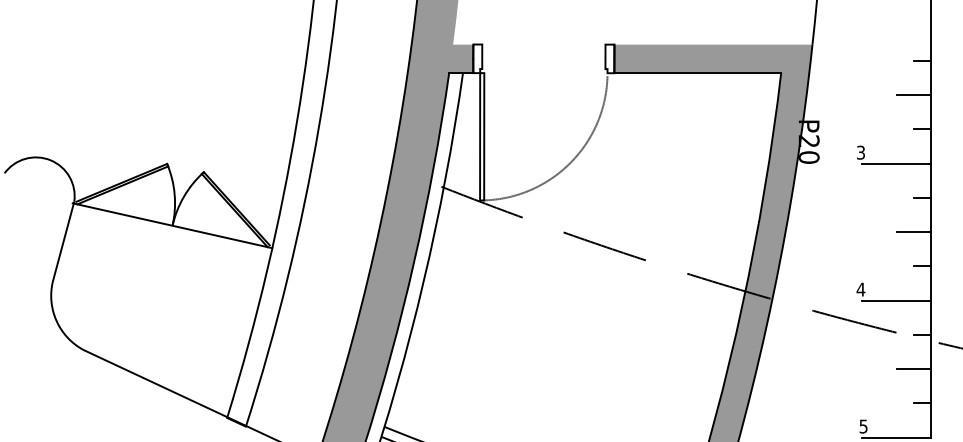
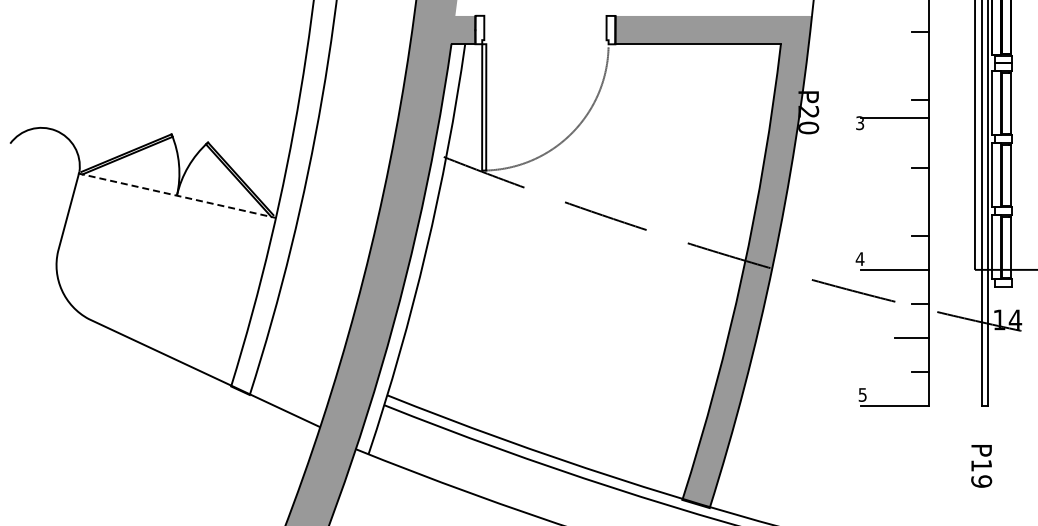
line: (913, 95) -> (912, 66), removed
line: (896, 164) -> (895, 118), moved
line: (172, 225) -> (176, 195), solid -> dashed
line: (913, 232) -> (912, 202), removed

